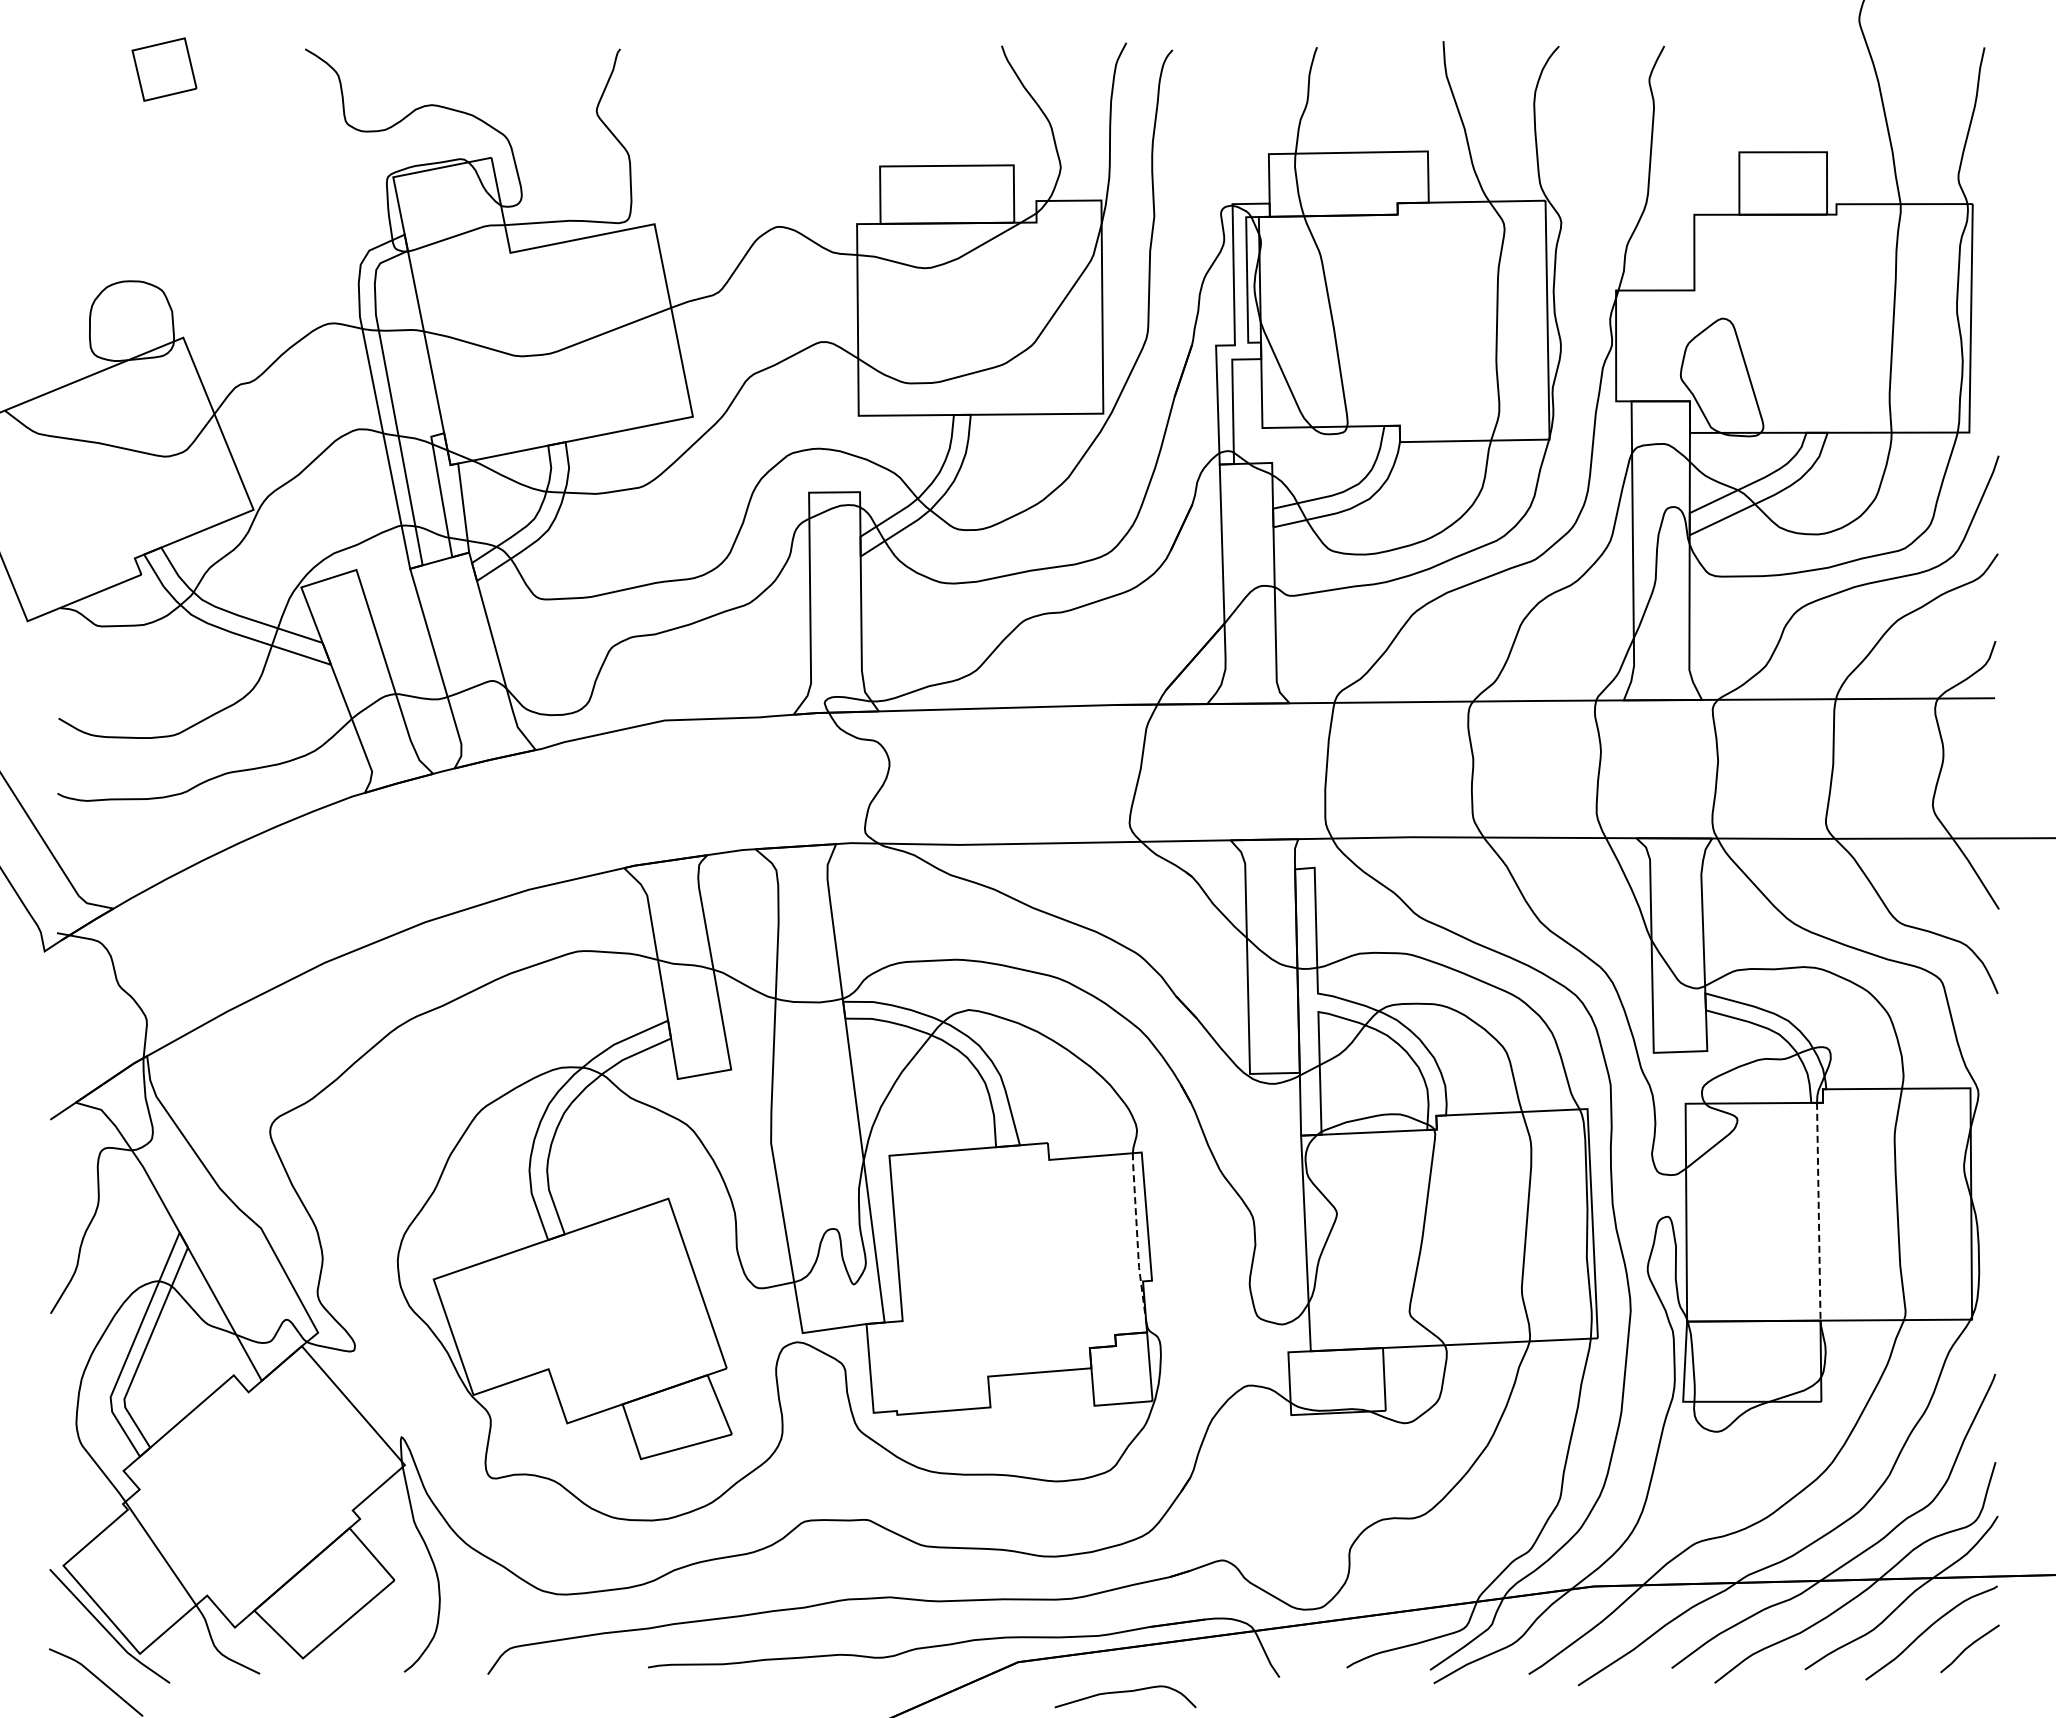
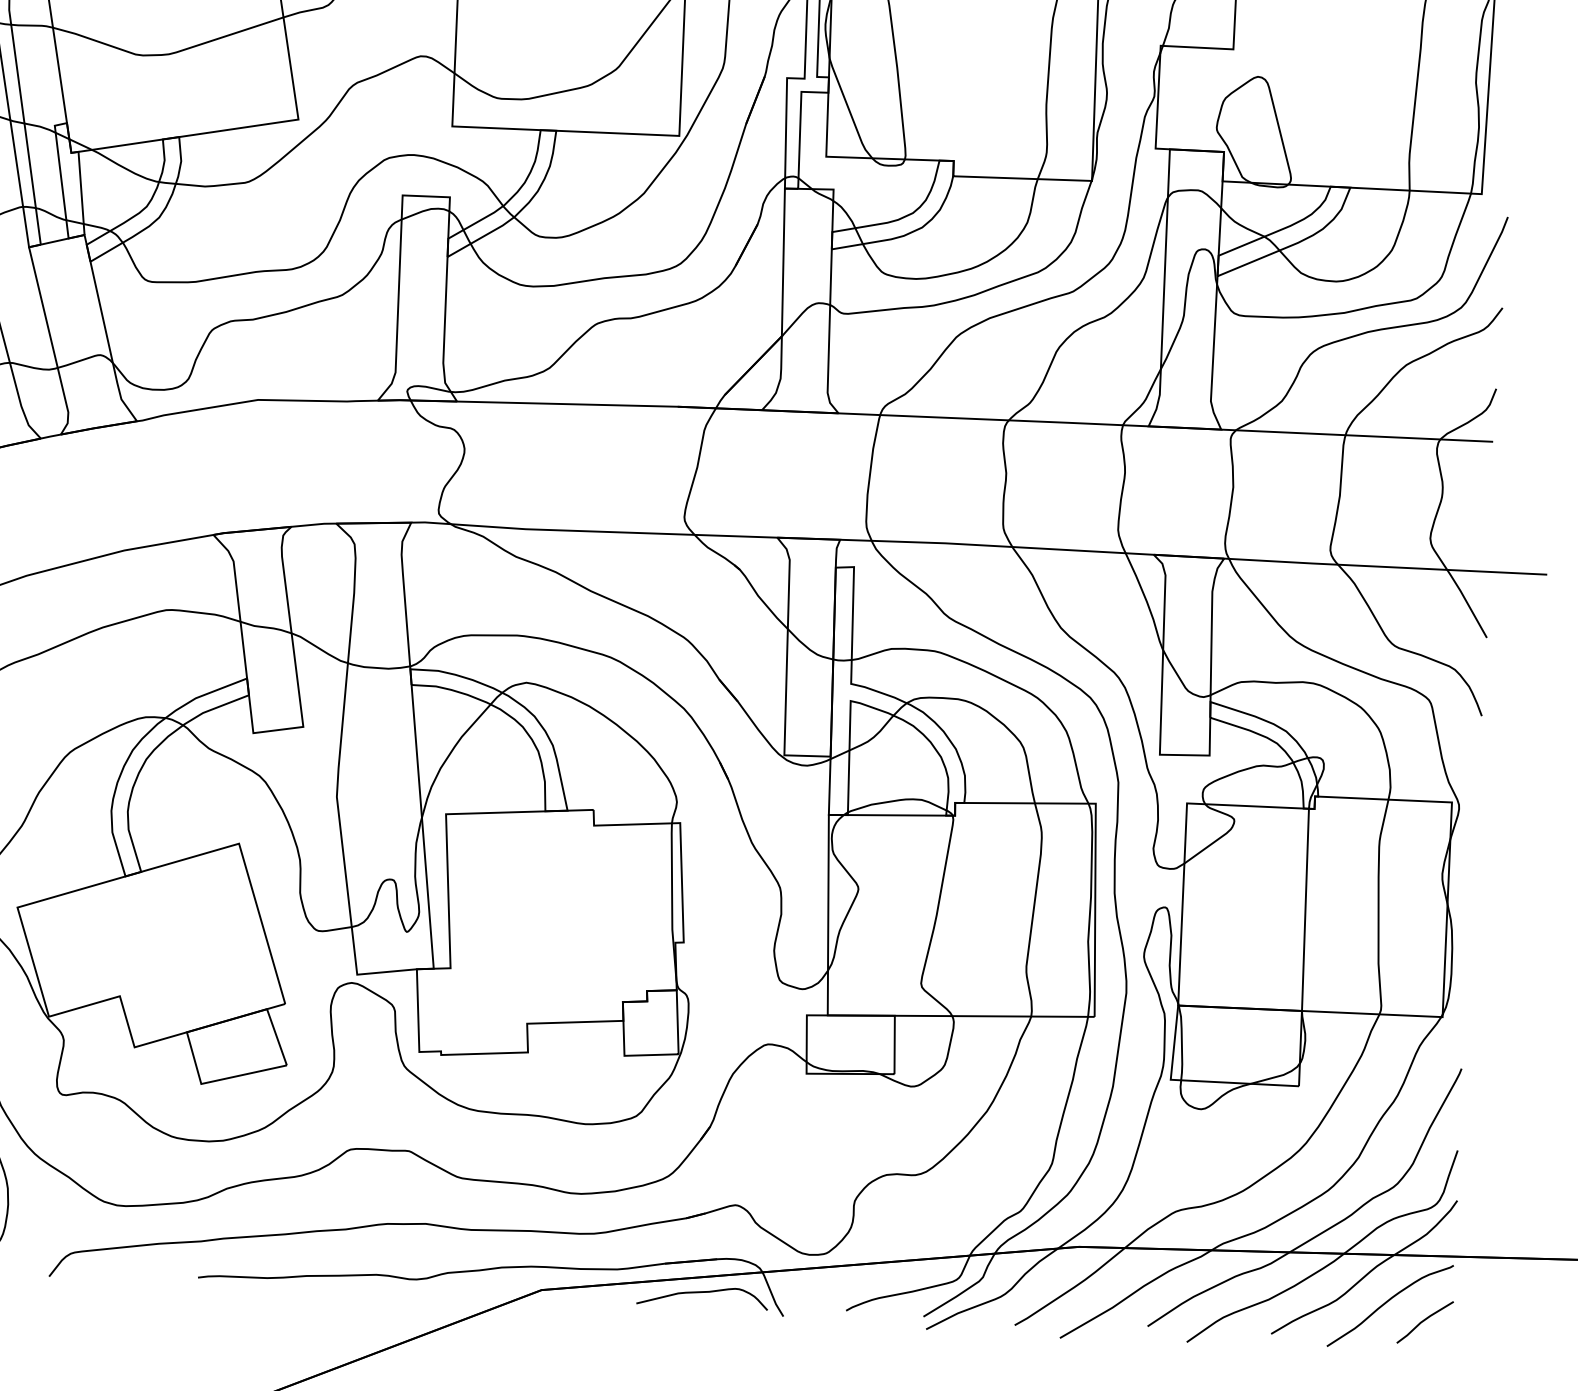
line: (1818, 1211) -> (1305, 909), dashed -> solid
line: (1137, 1238) -> (672, 902), dashed -> solid
curve: (1125, 1692) -> (702, 1292), moved

